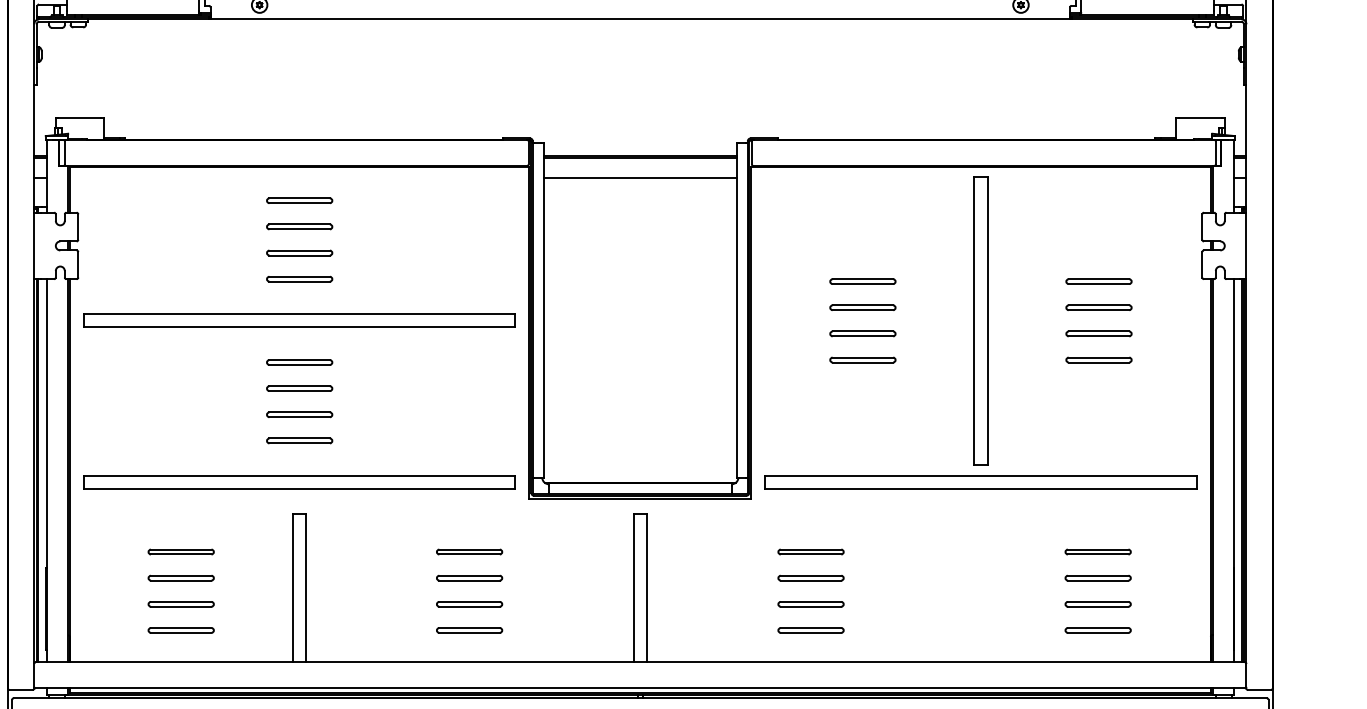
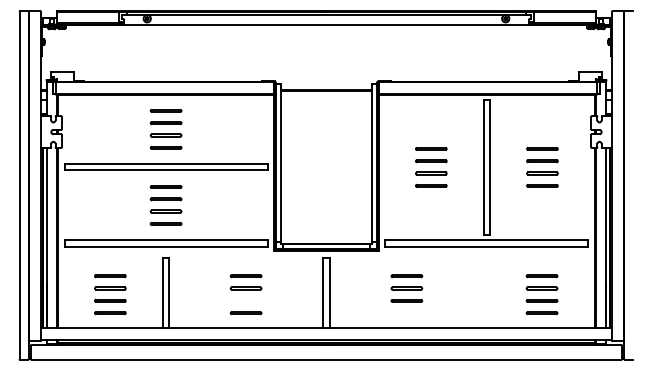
line: (640, 178) -> (326, 100), removed
line: (468, 603) -> (245, 300), removed
line: (810, 631) -> (406, 313), removed

